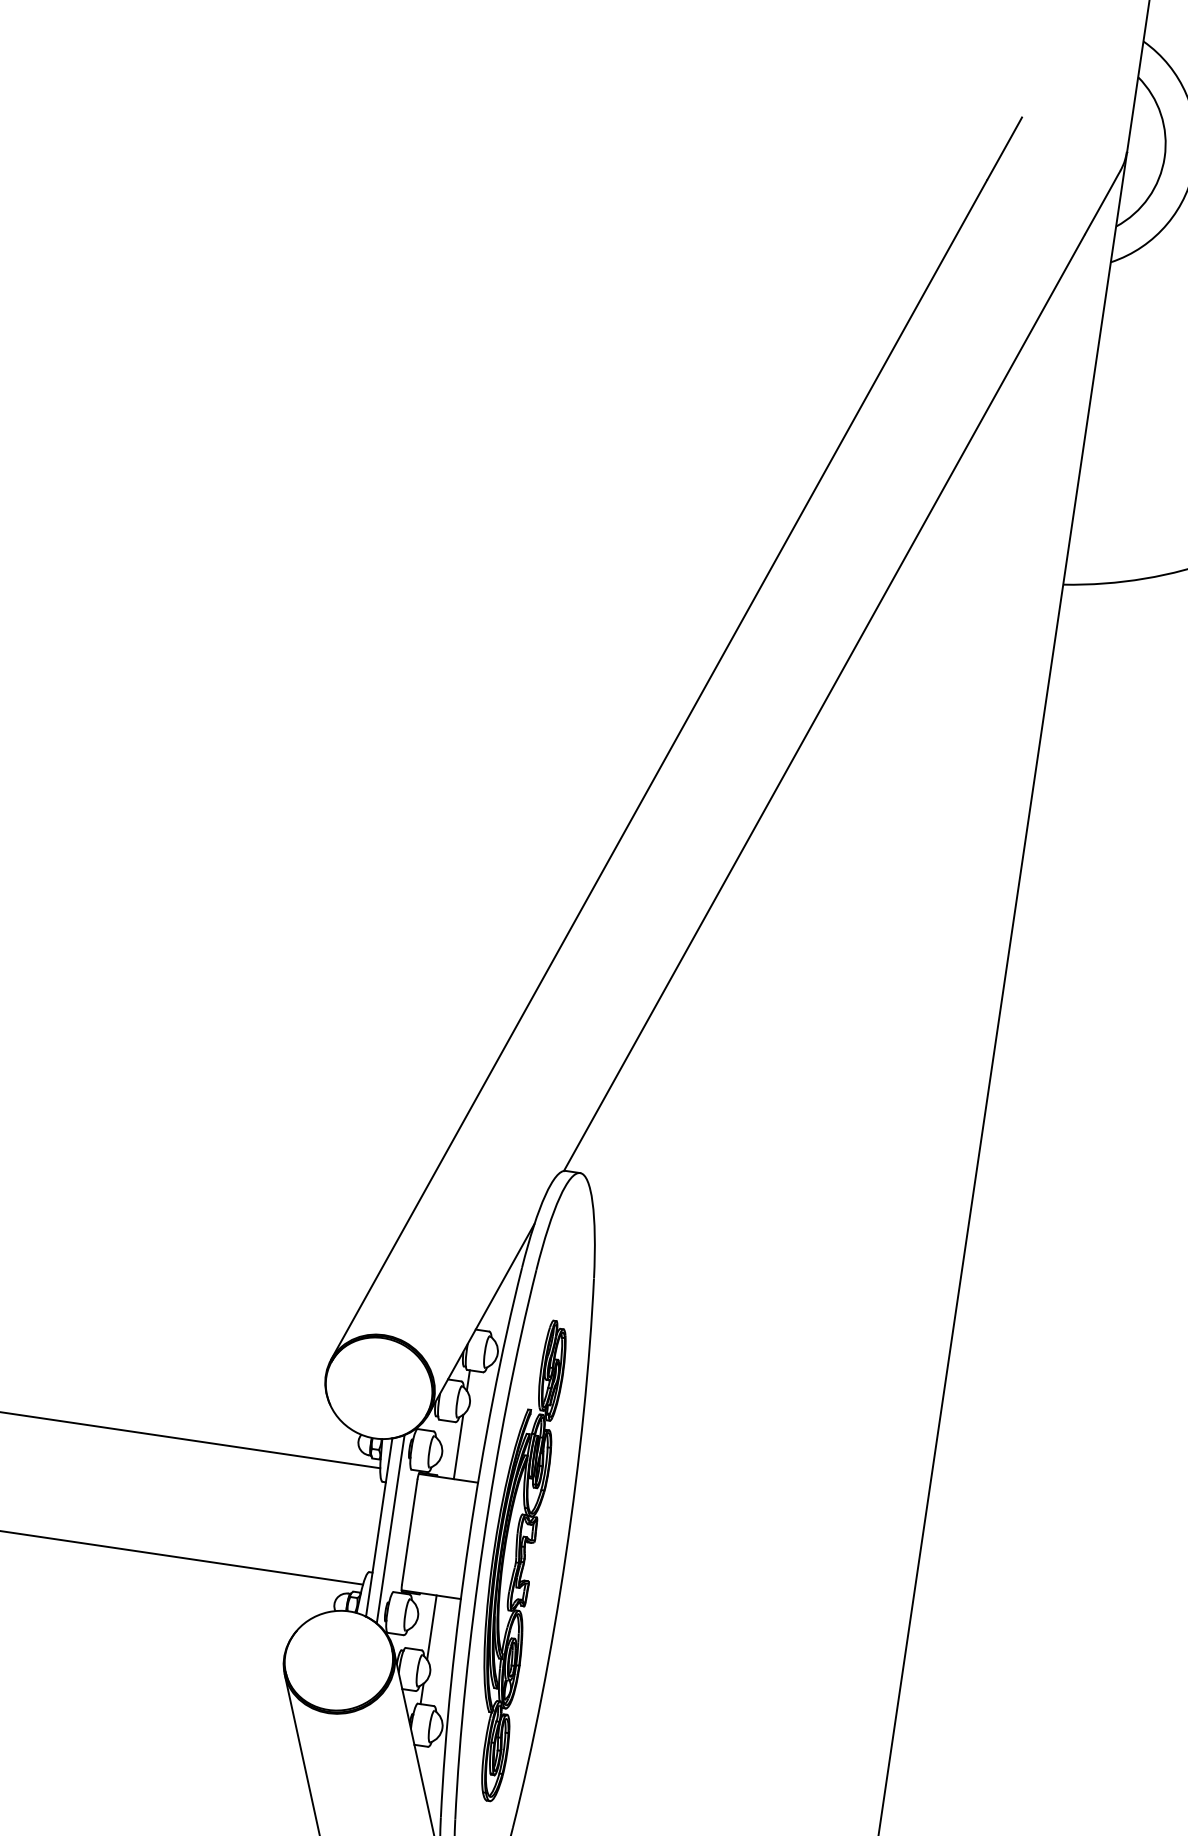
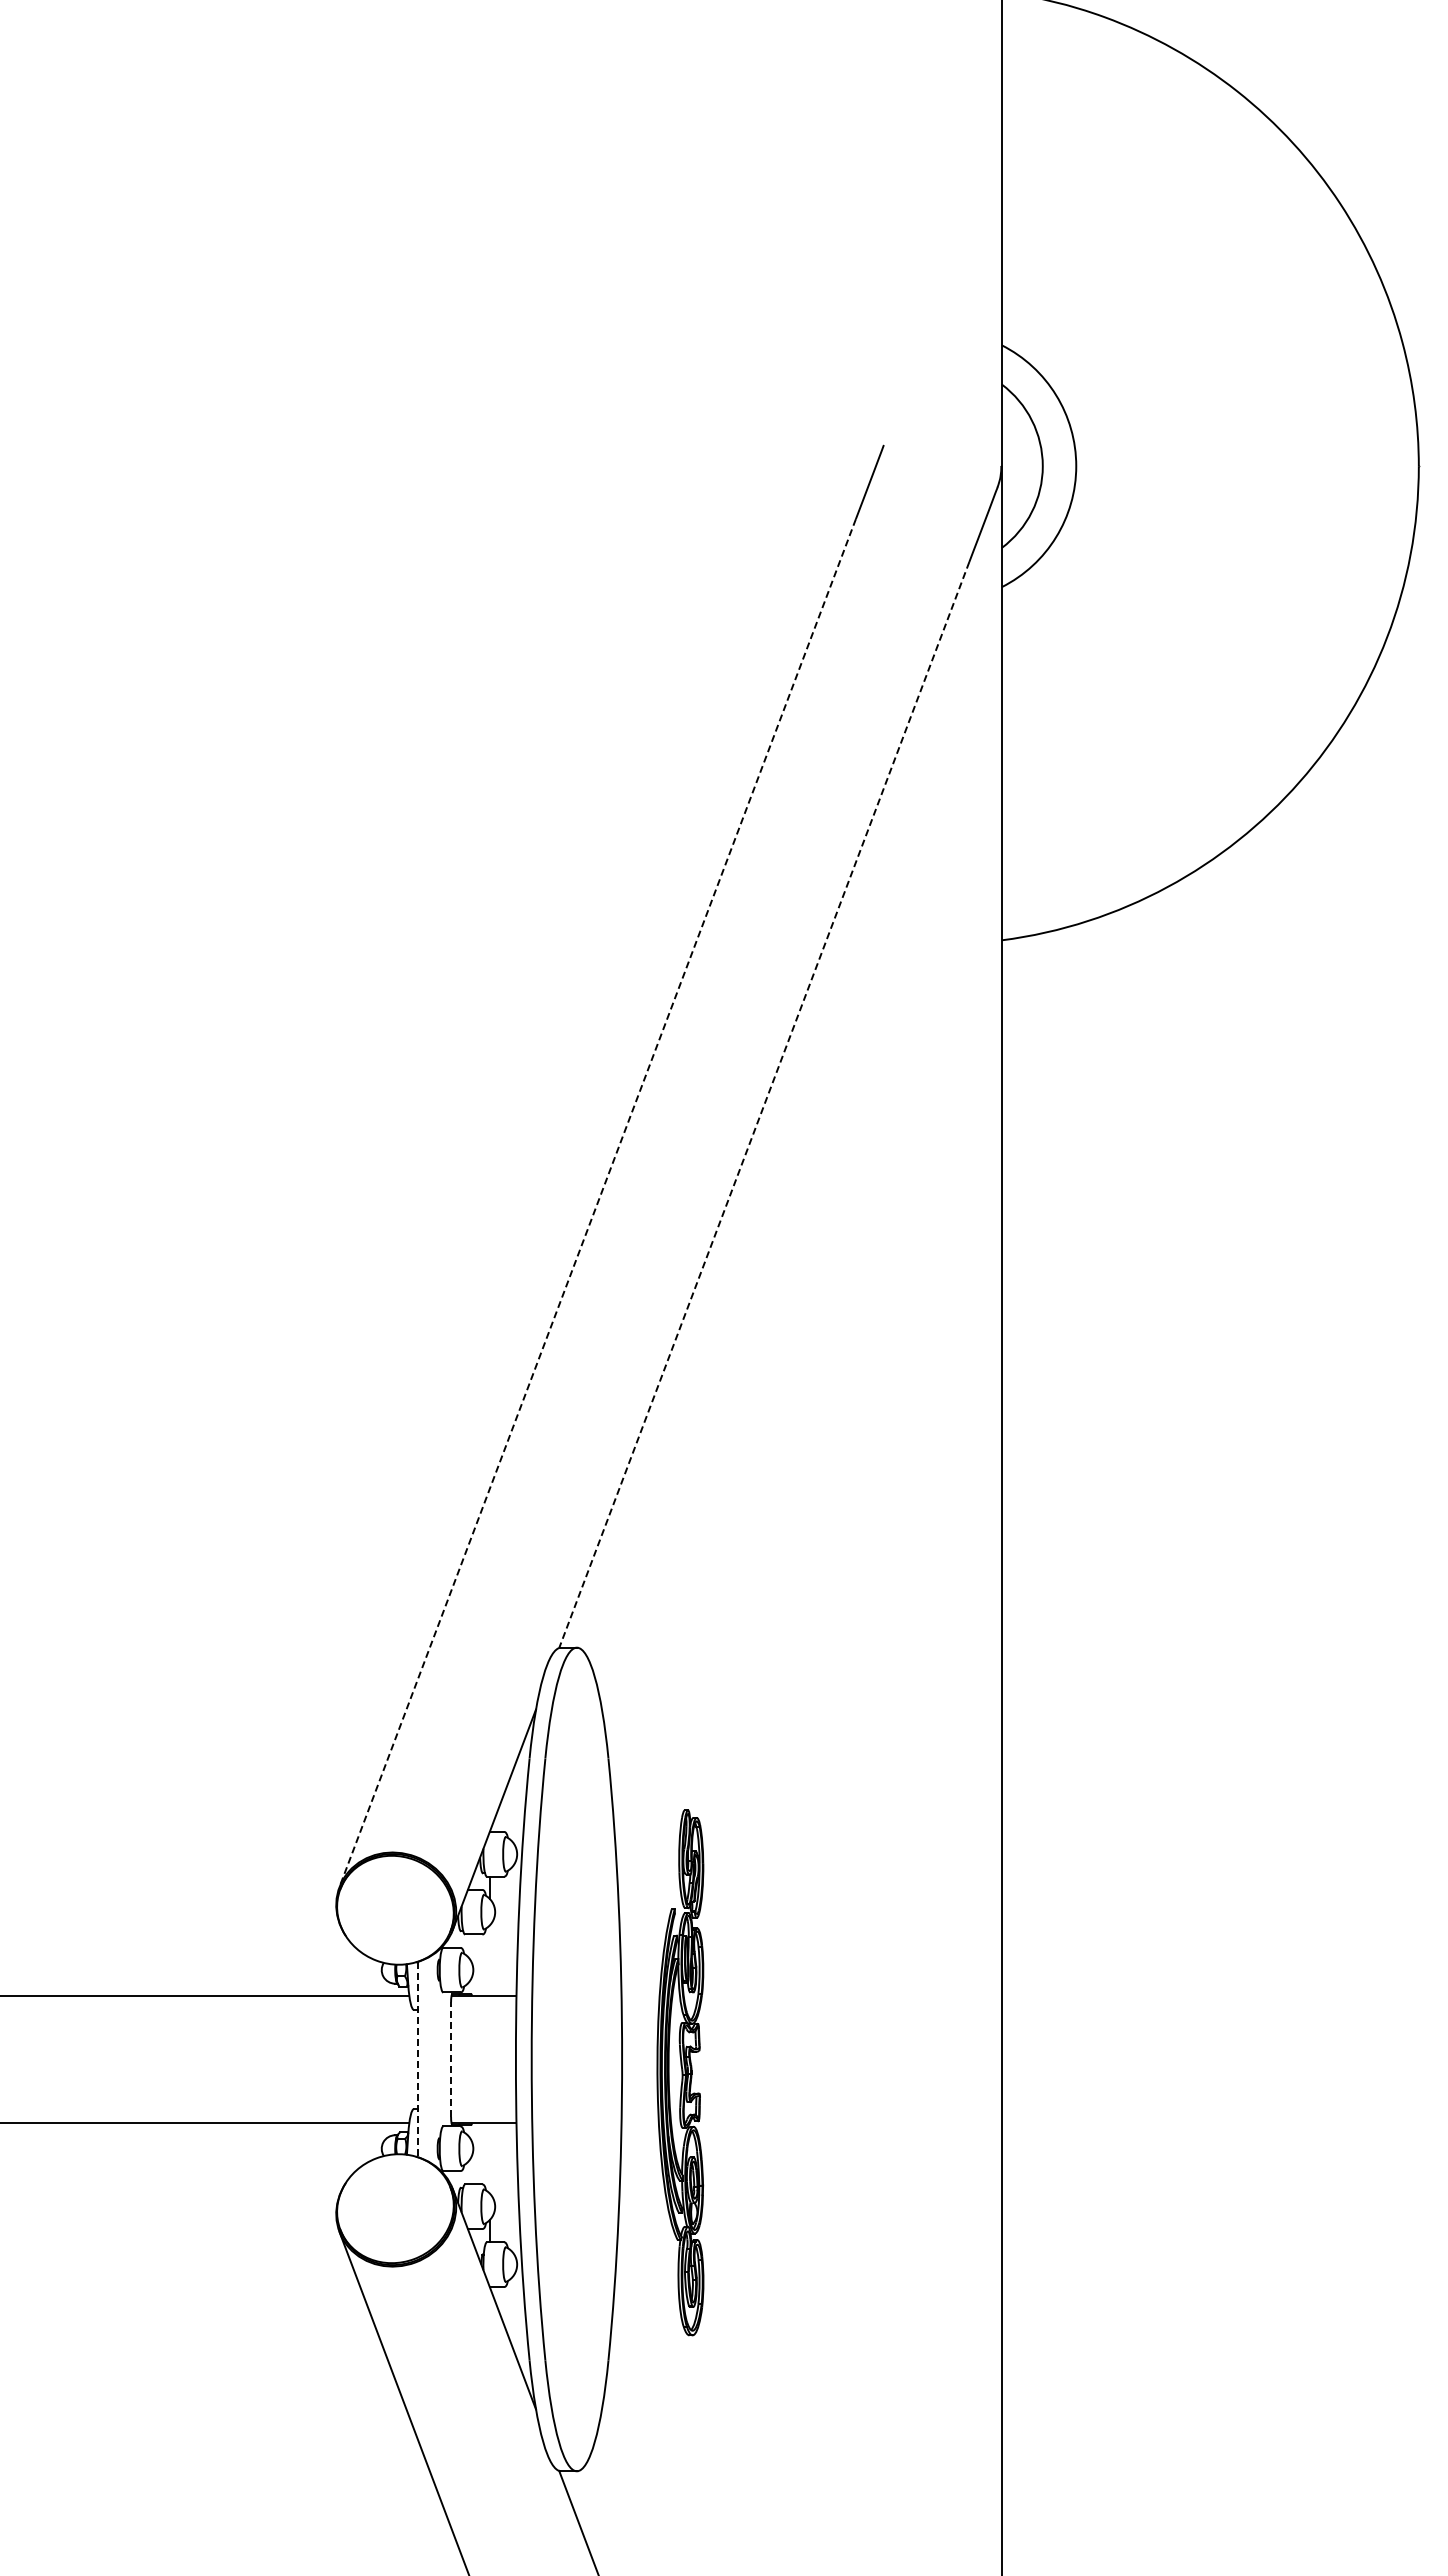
line: (824, 703) -> (764, 1105), solid -> dashed
line: (658, 770) -> (597, 1203), solid -> dashed
line: (458, 1446) -> (489, 1960), removed
line: (379, 1527) -> (417, 2059), solid -> dashed
line: (391, 1529) -> (430, 2059), removed
line: (410, 1532) -> (451, 2059), solid -> dashed
part: (514, 1559) -> (680, 2072), moved
line: (431, 1627) -> (489, 2158), removed

